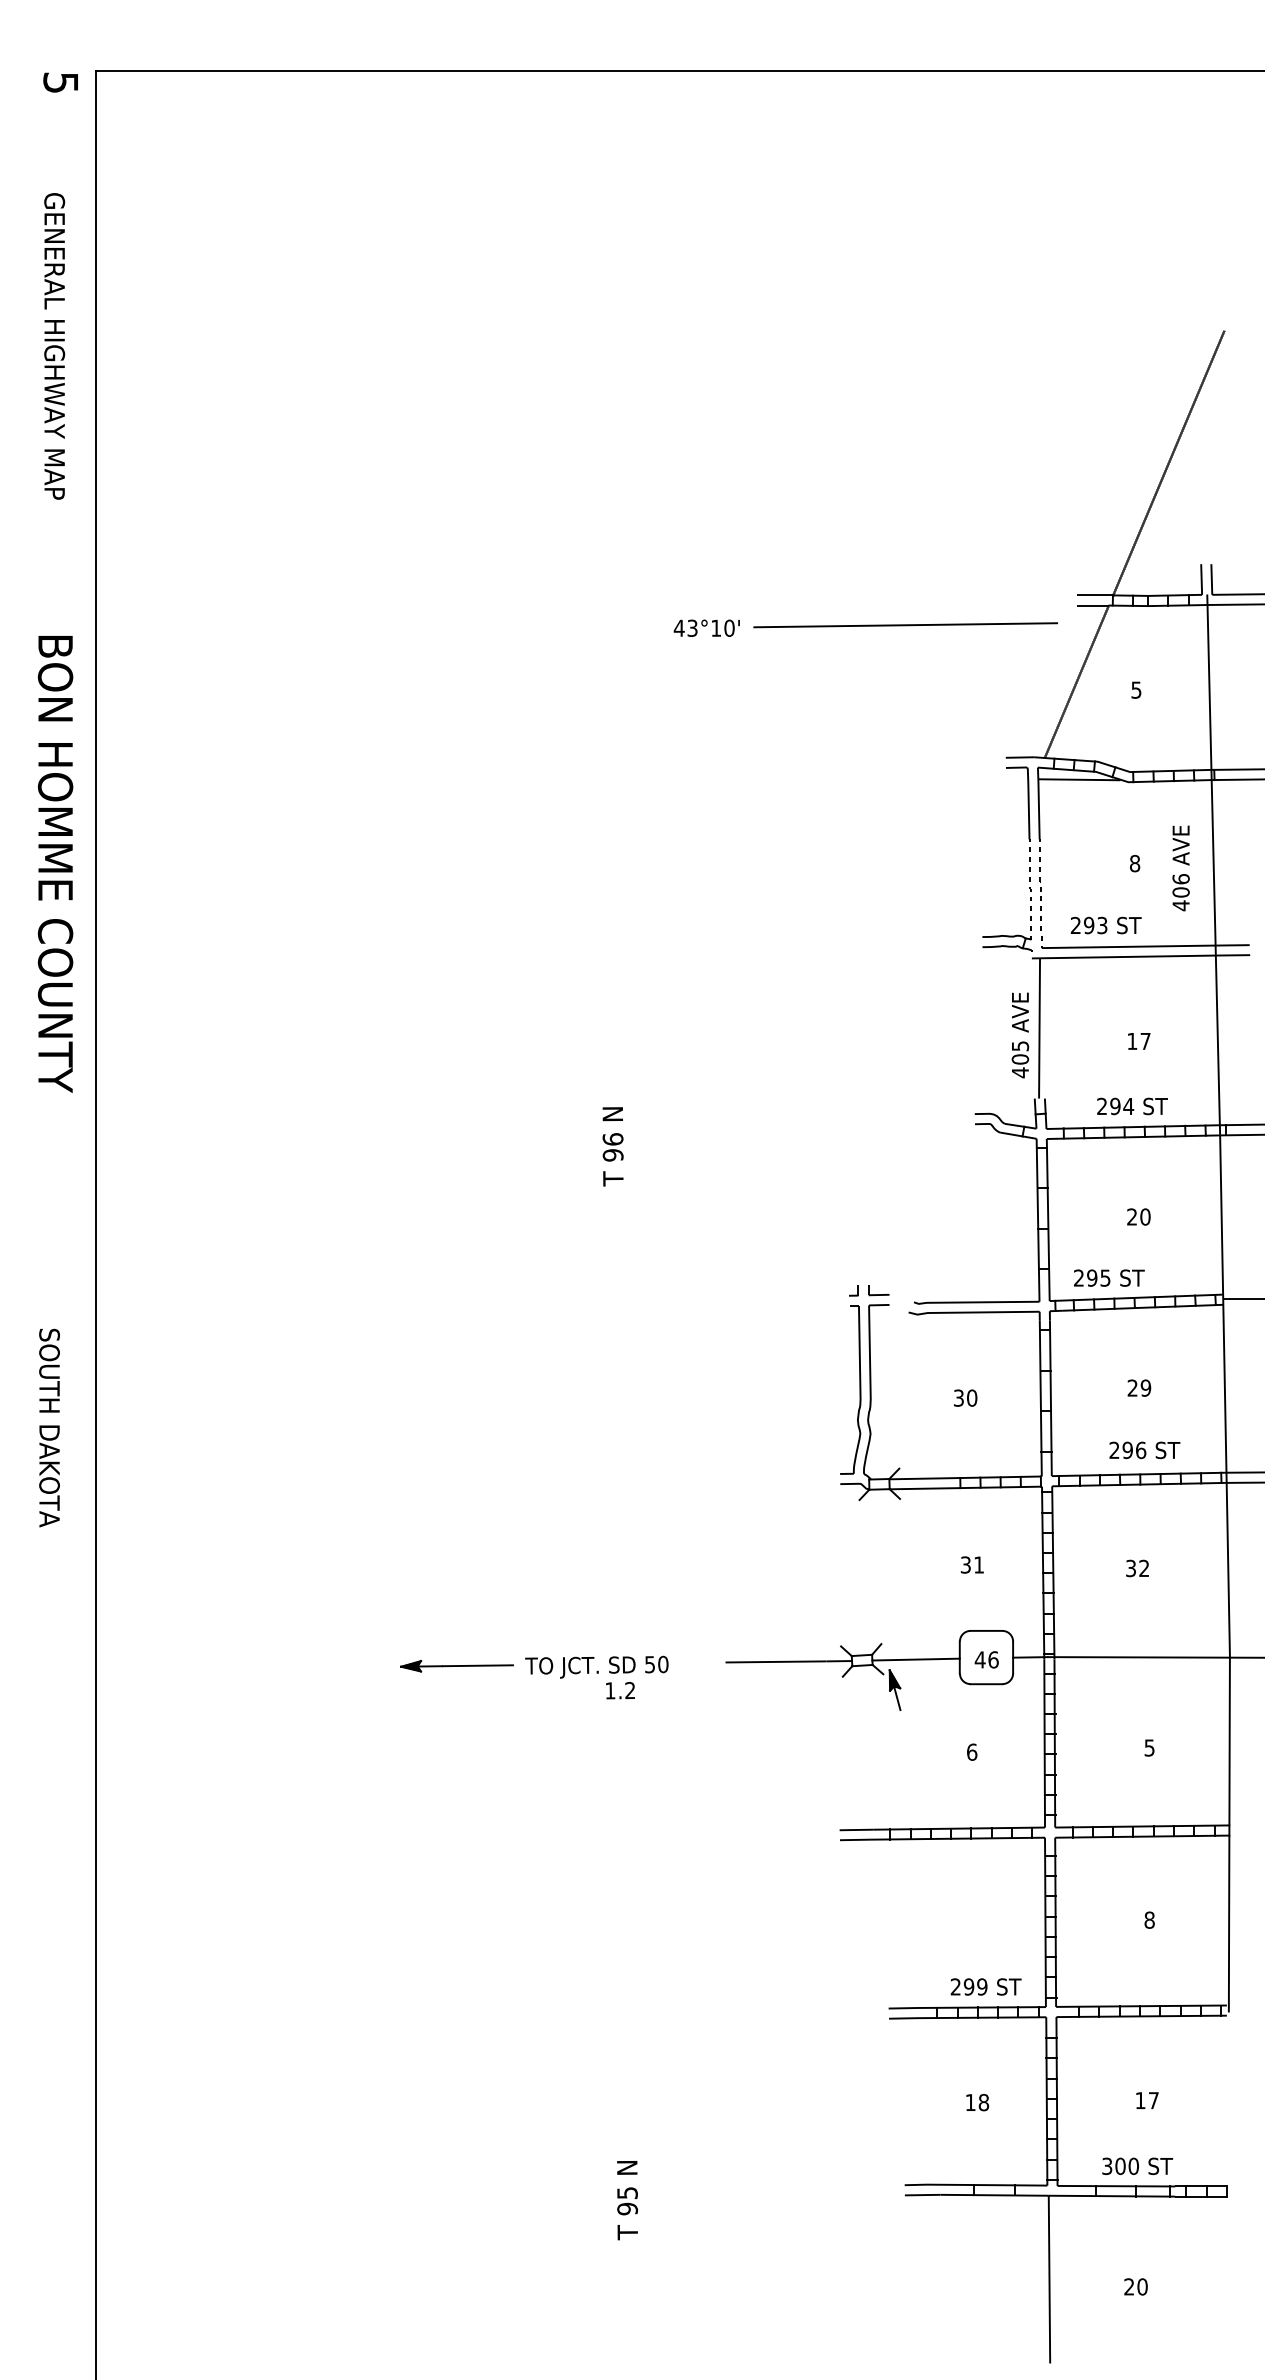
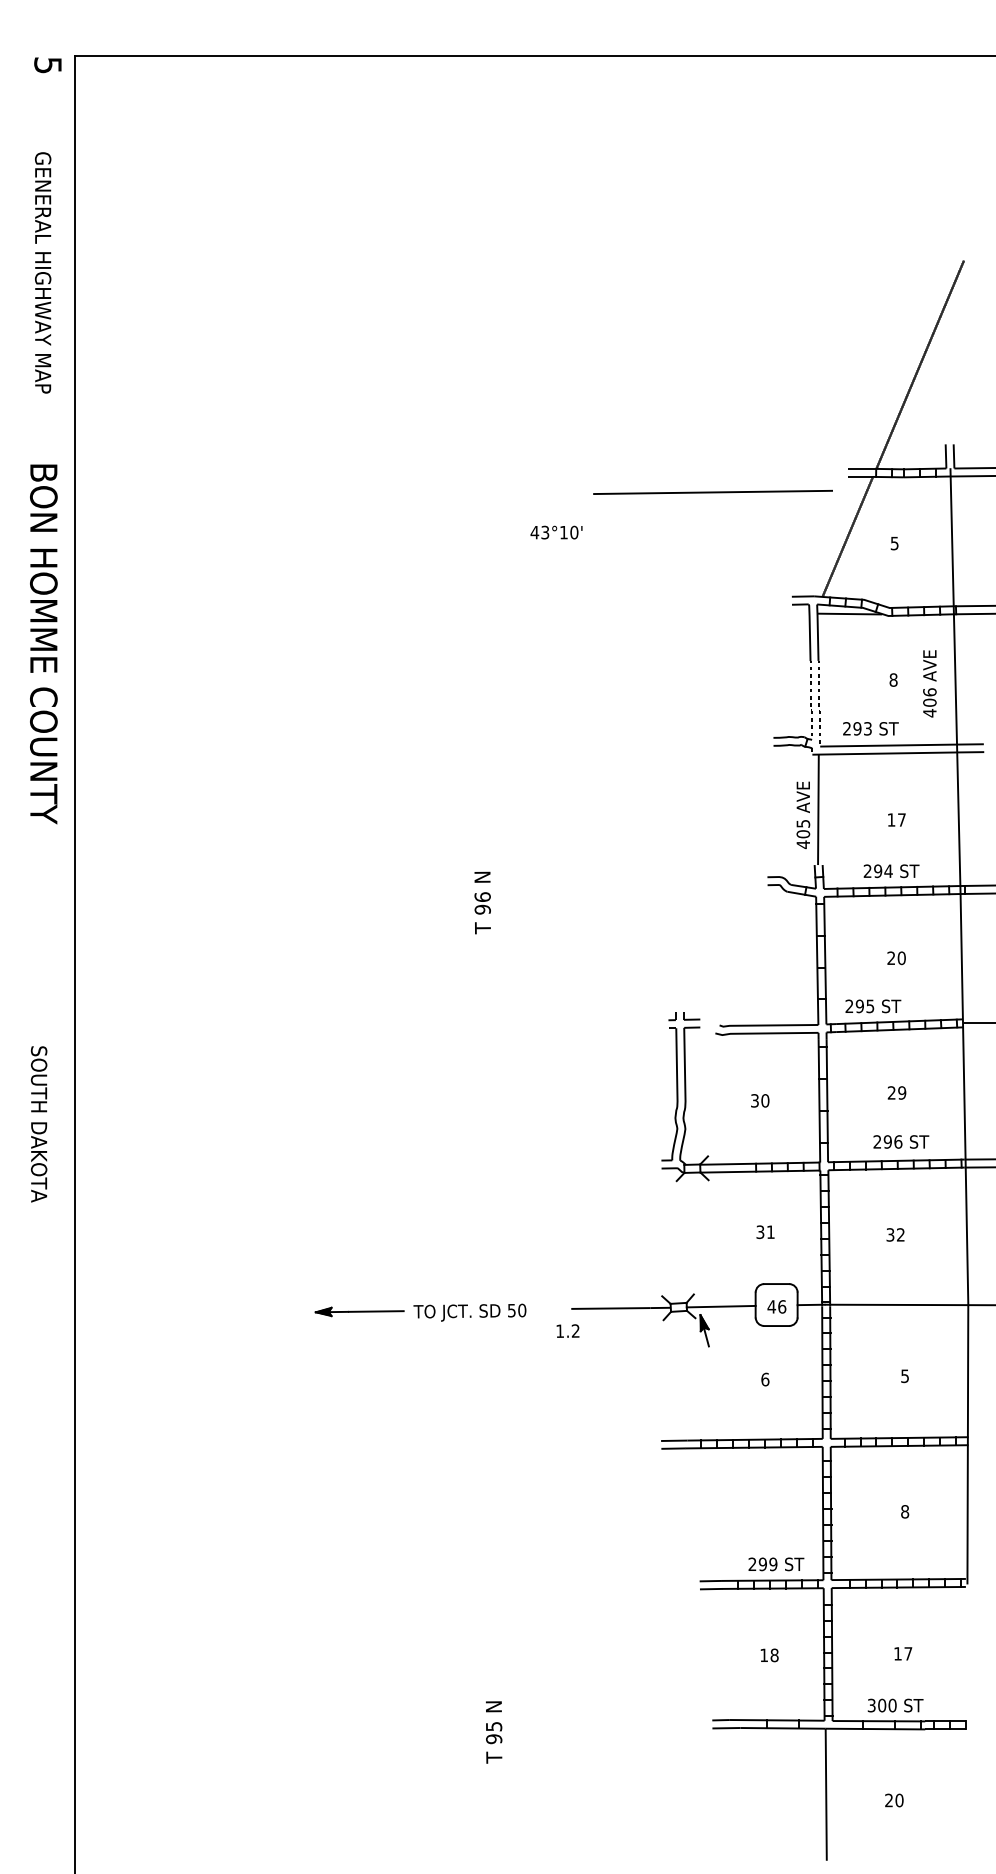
text: (706, 627) -> (556, 531), moved
text: (55, 864) -> (43, 644), moved
text: (620, 1690) -> (568, 1330), moved

